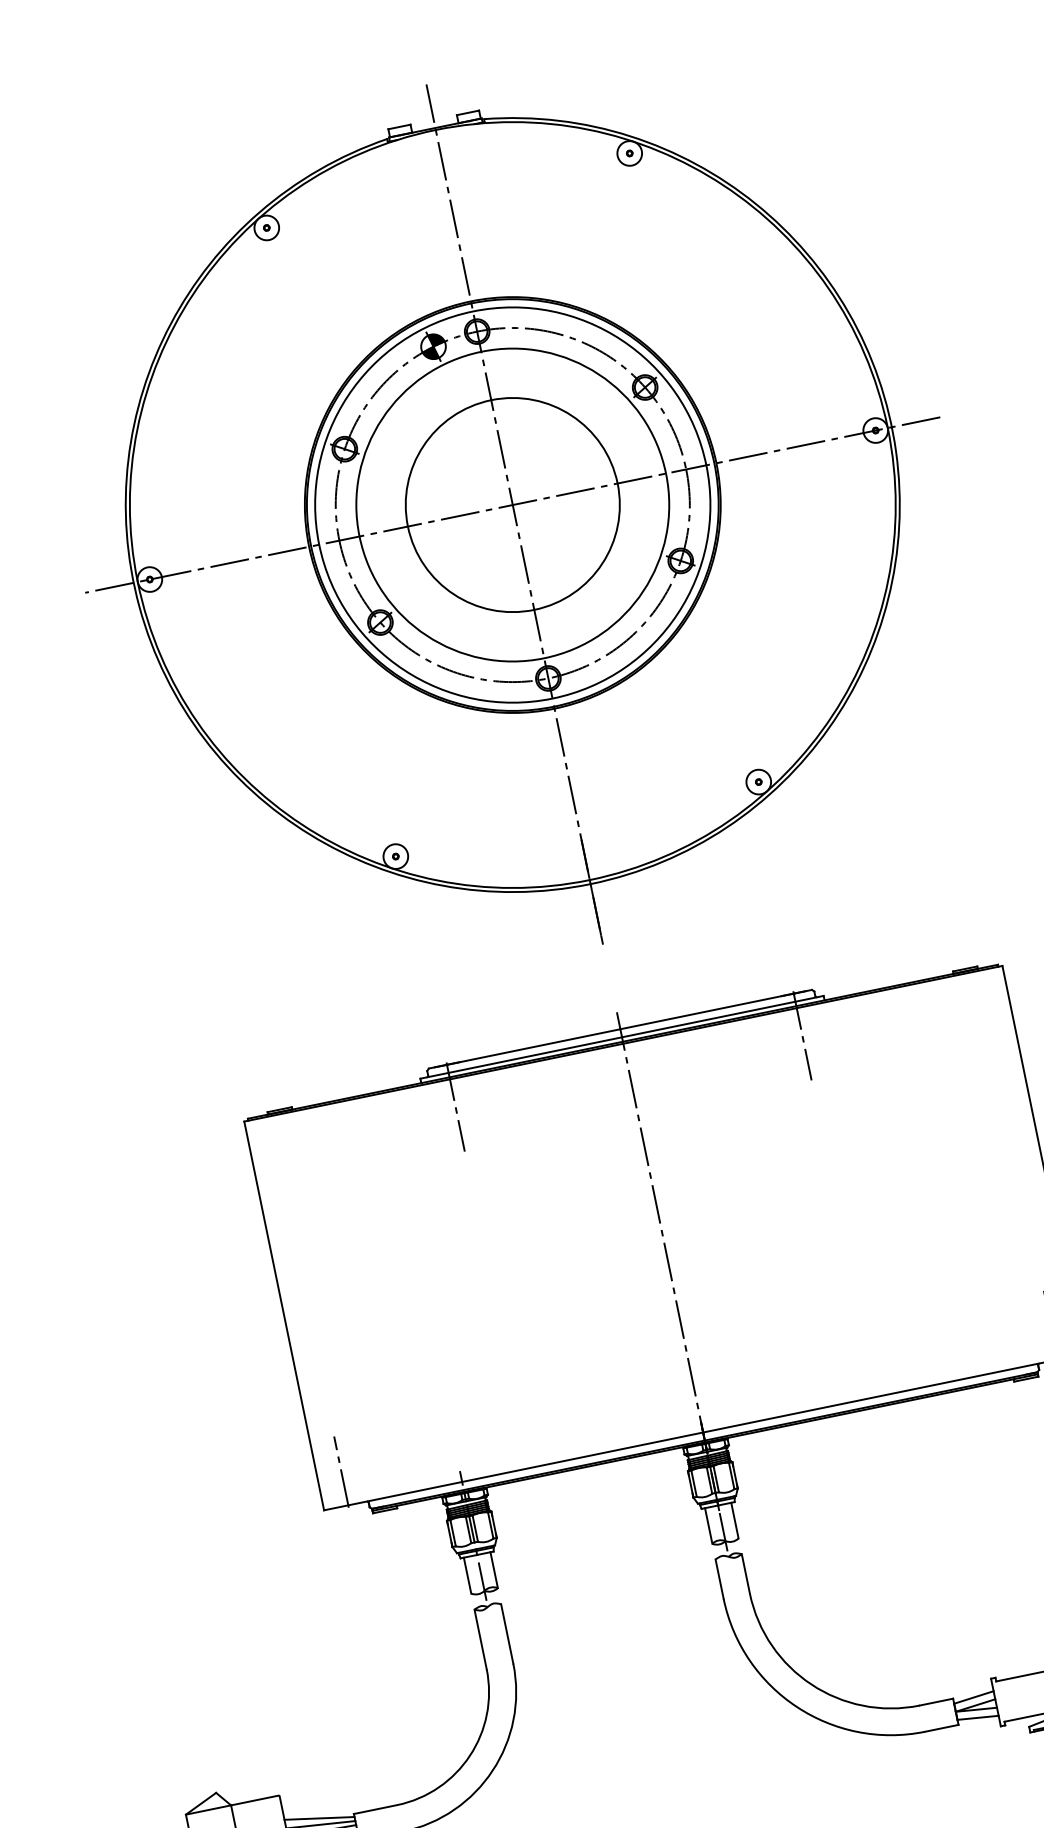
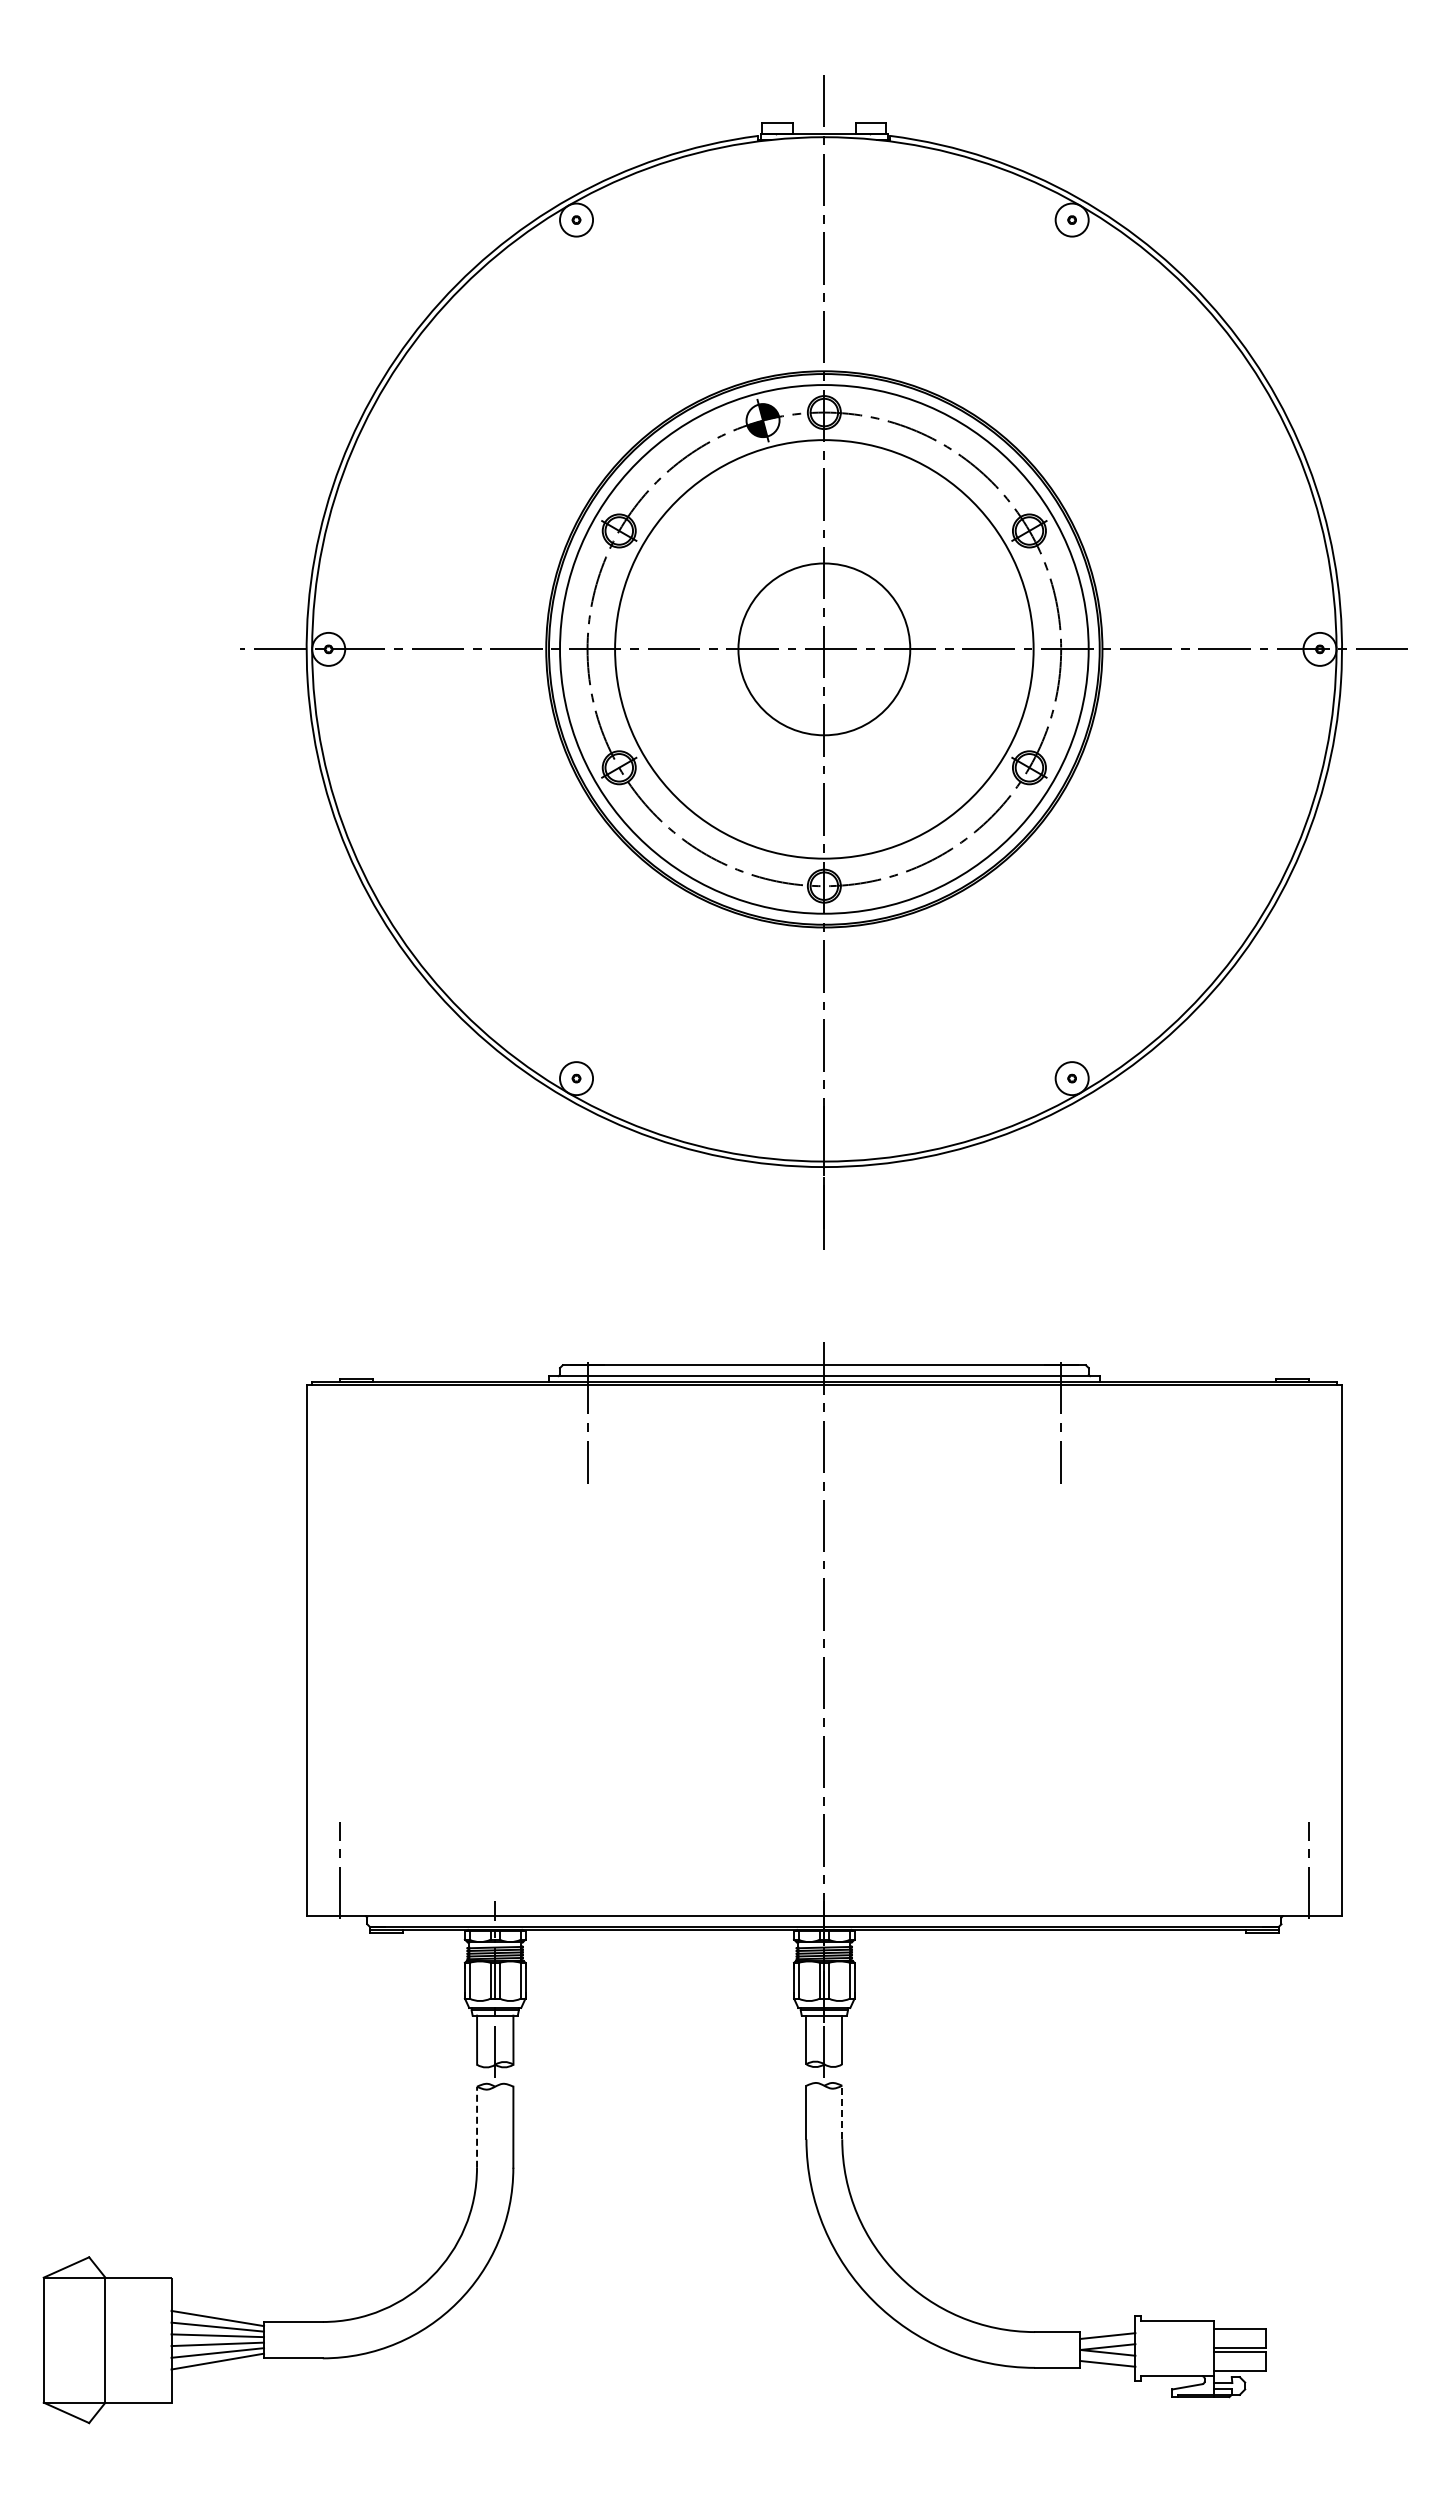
circle: (512, 505) -> (824, 649), size x0.6
line: (745, 1573) -> (842, 2112), solid -> dashed
line: (480, 1639) -> (477, 2127), solid -> dashed

